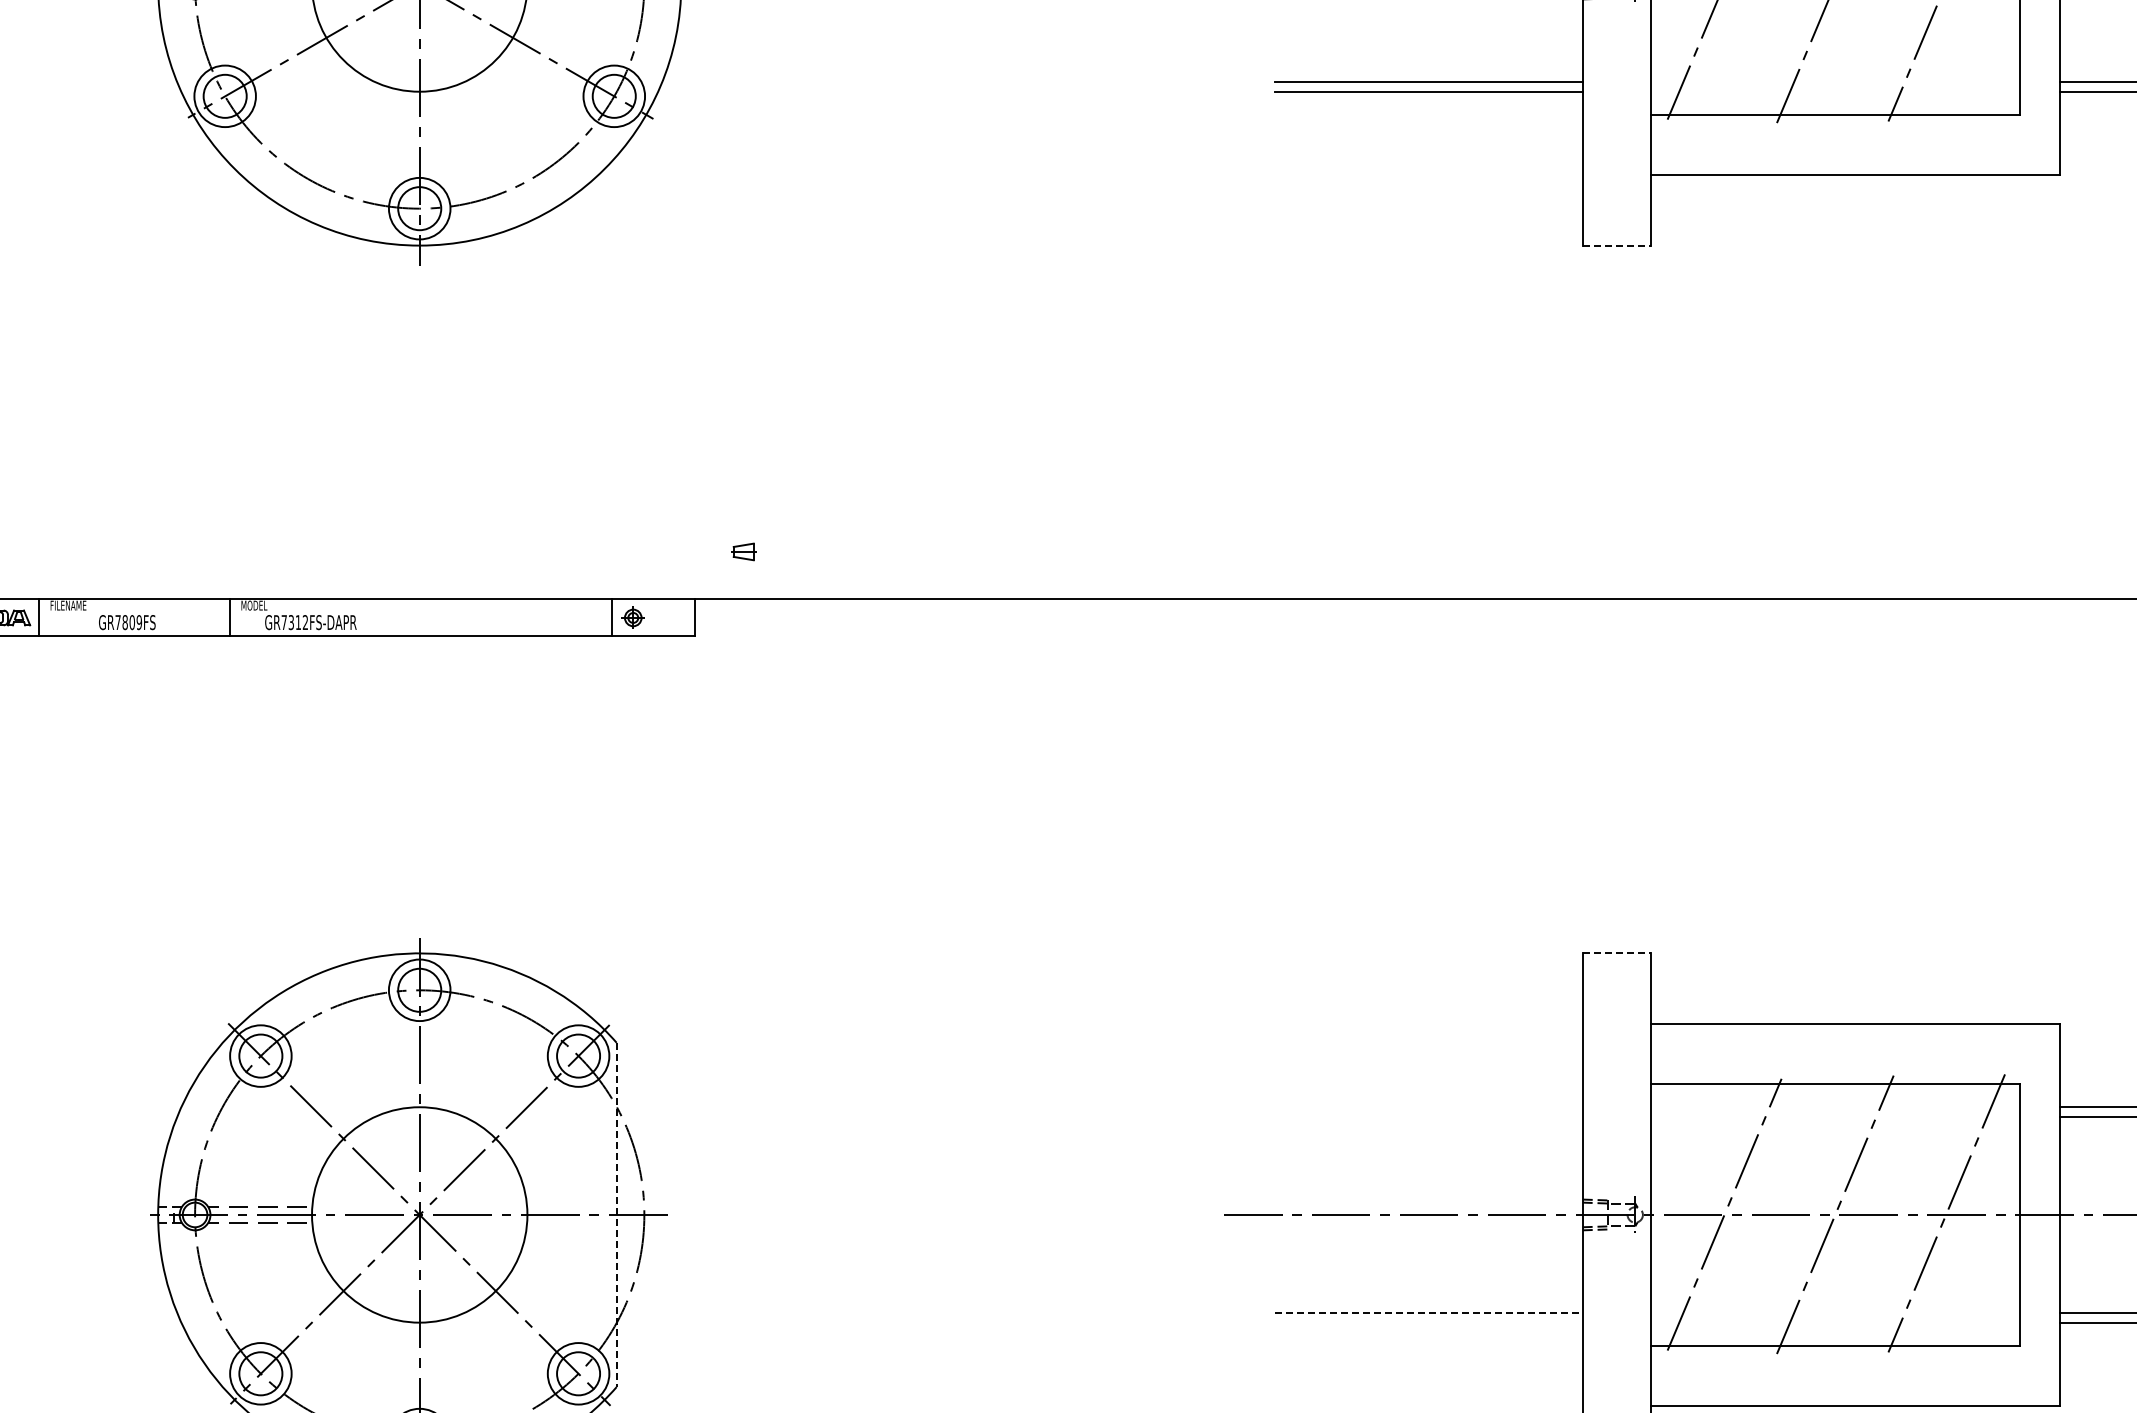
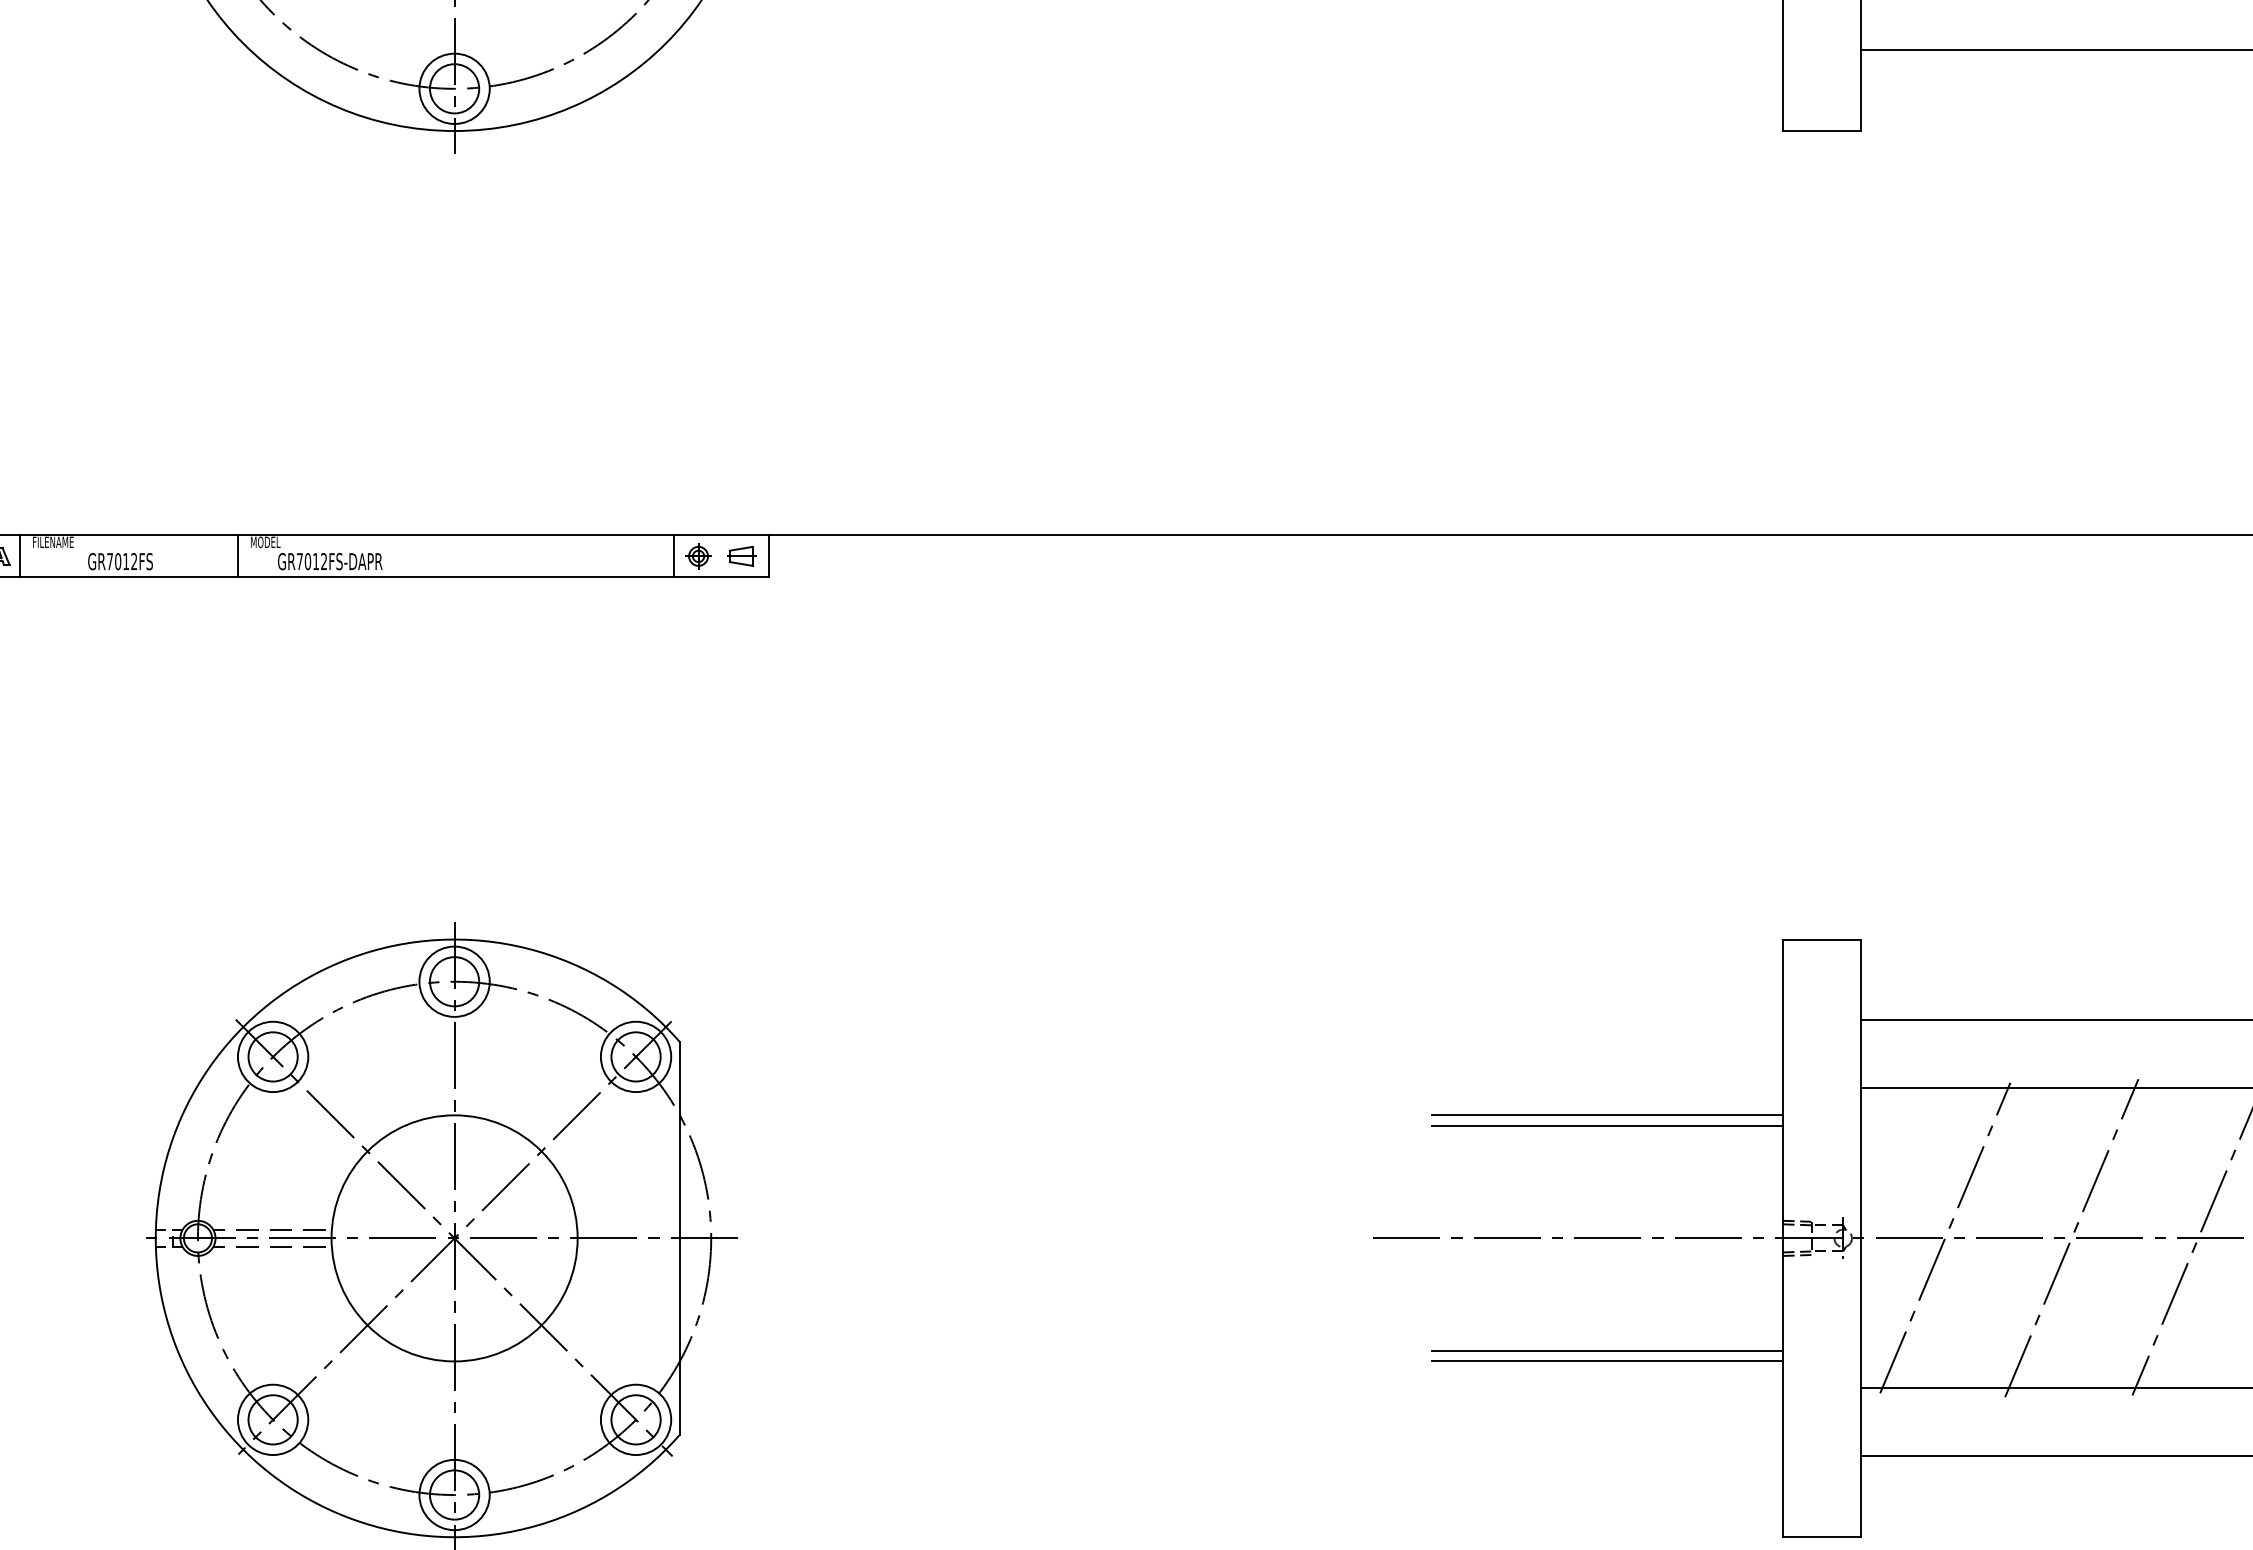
line: (1616, 245) -> (1821, 130), dashed -> solid
part: (743, 551) -> (741, 555), moved
text: (132, 622) -> (126, 561), GR7809FS -> GR7012FS
text: (291, 622) -> (308, 561), GR7312FS-DAPR -> GR7012FS-DAPR
line: (1616, 953) -> (1821, 939), dashed -> solid
line: (1428, 1107) -> (1607, 1115), added
line: (1428, 1116) -> (1607, 1125), added
line: (616, 1215) -> (679, 1239), dashed -> solid
line: (1429, 1313) -> (1608, 1350), dashed -> solid
line: (1428, 1322) -> (1607, 1361), added

